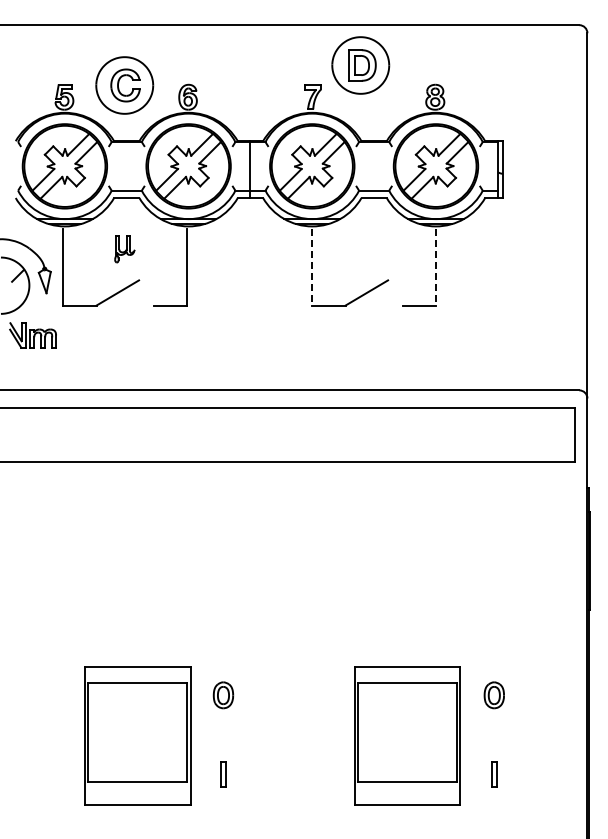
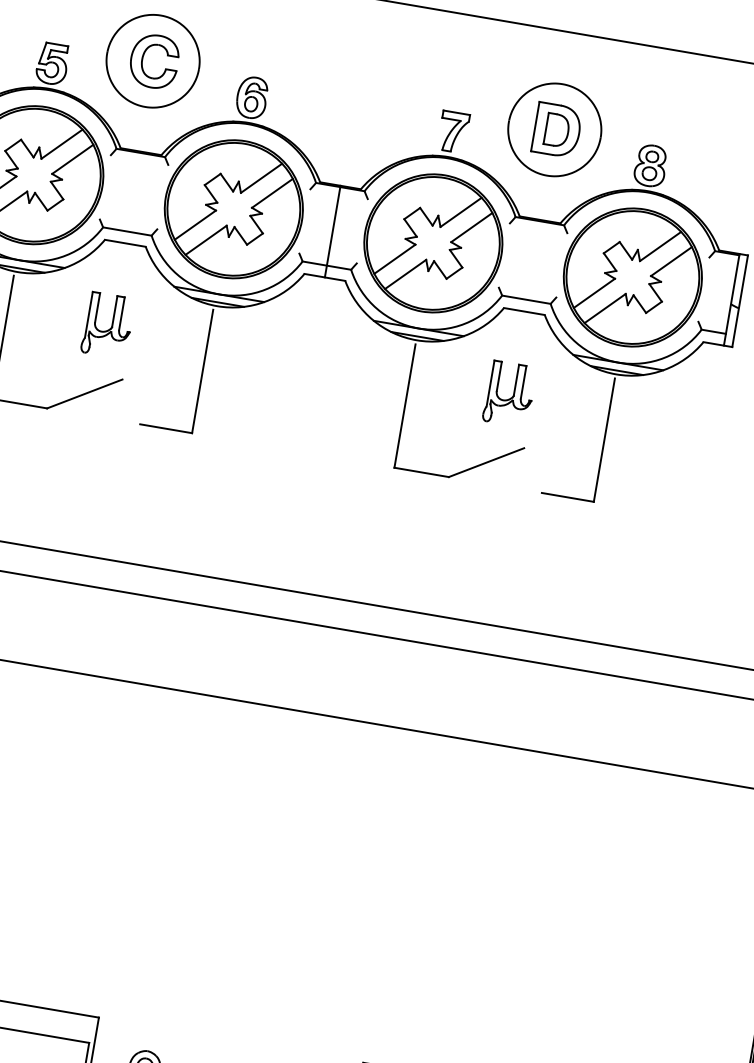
part: (360, 65) -> (554, 129), moved
part: (124, 249) -> (107, 325), size x1.43
part: (373, 249) -> (509, 394), added
line: (311, 267) -> (404, 406), dashed -> solid
line: (435, 267) -> (604, 440), dashed -> solid

